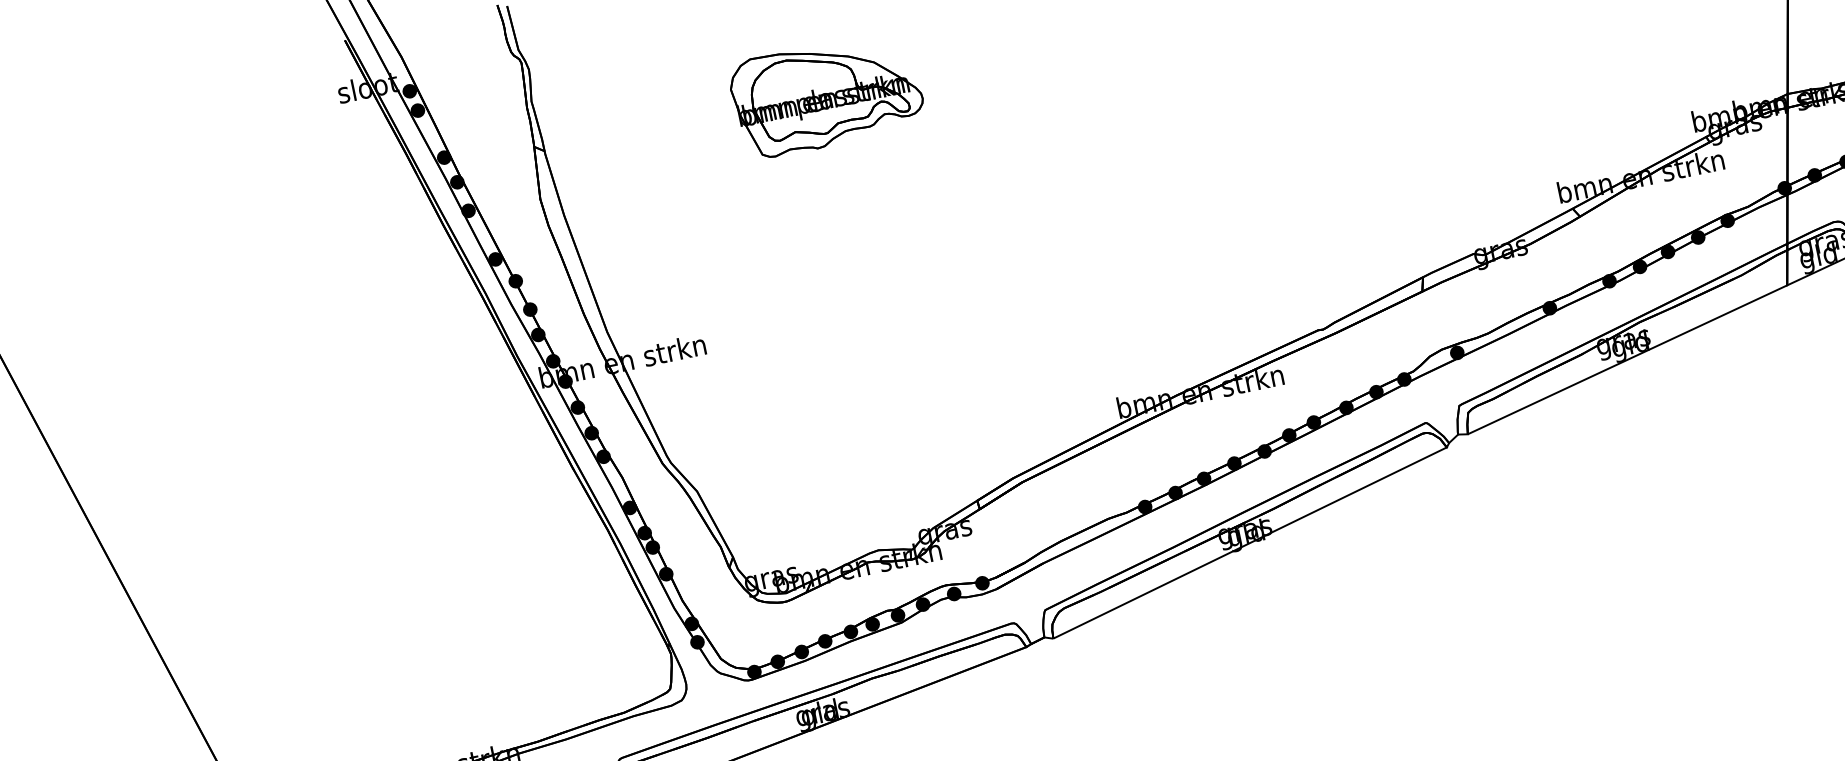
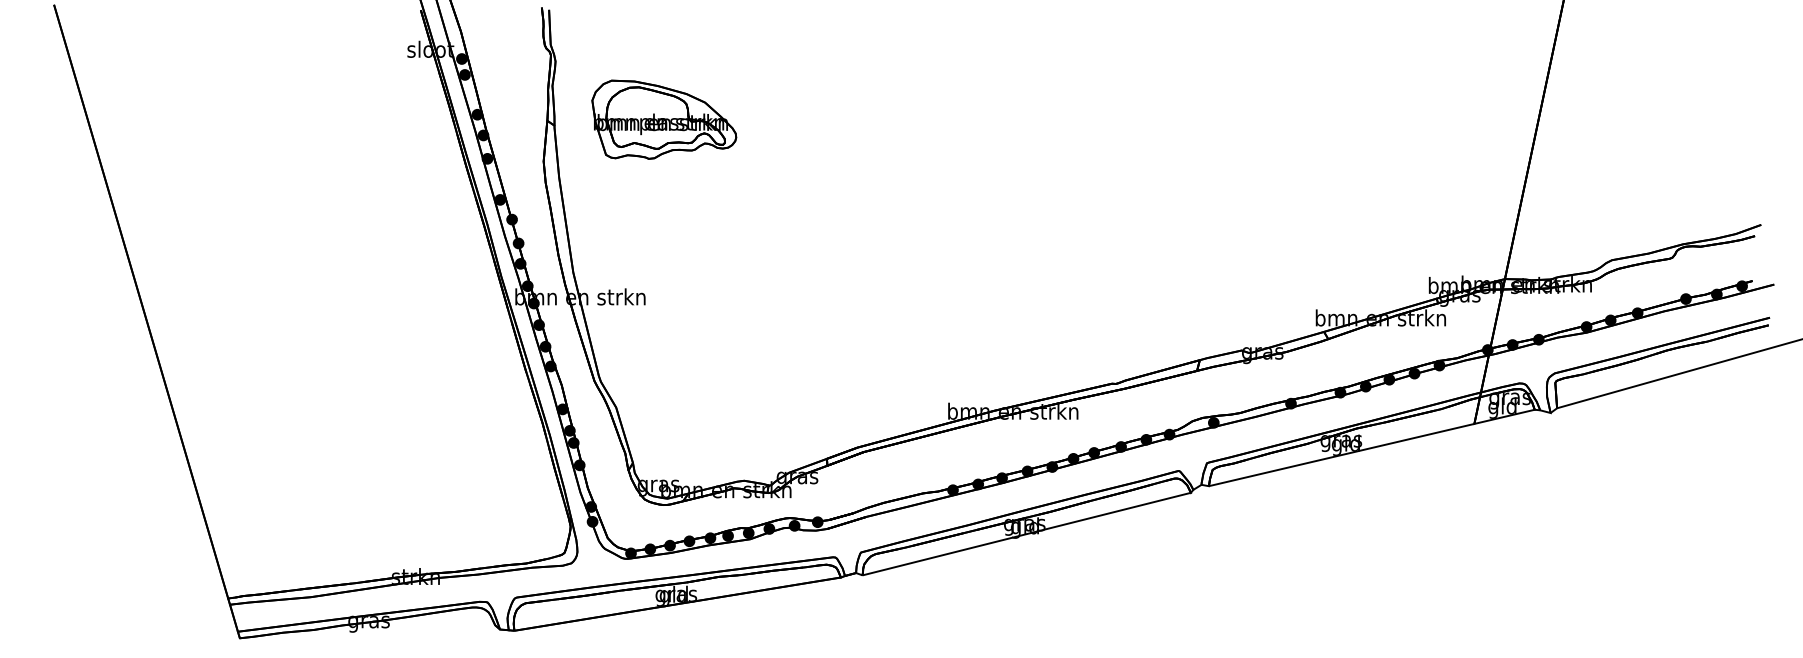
part: (827, 94) -> (664, 119), moved

